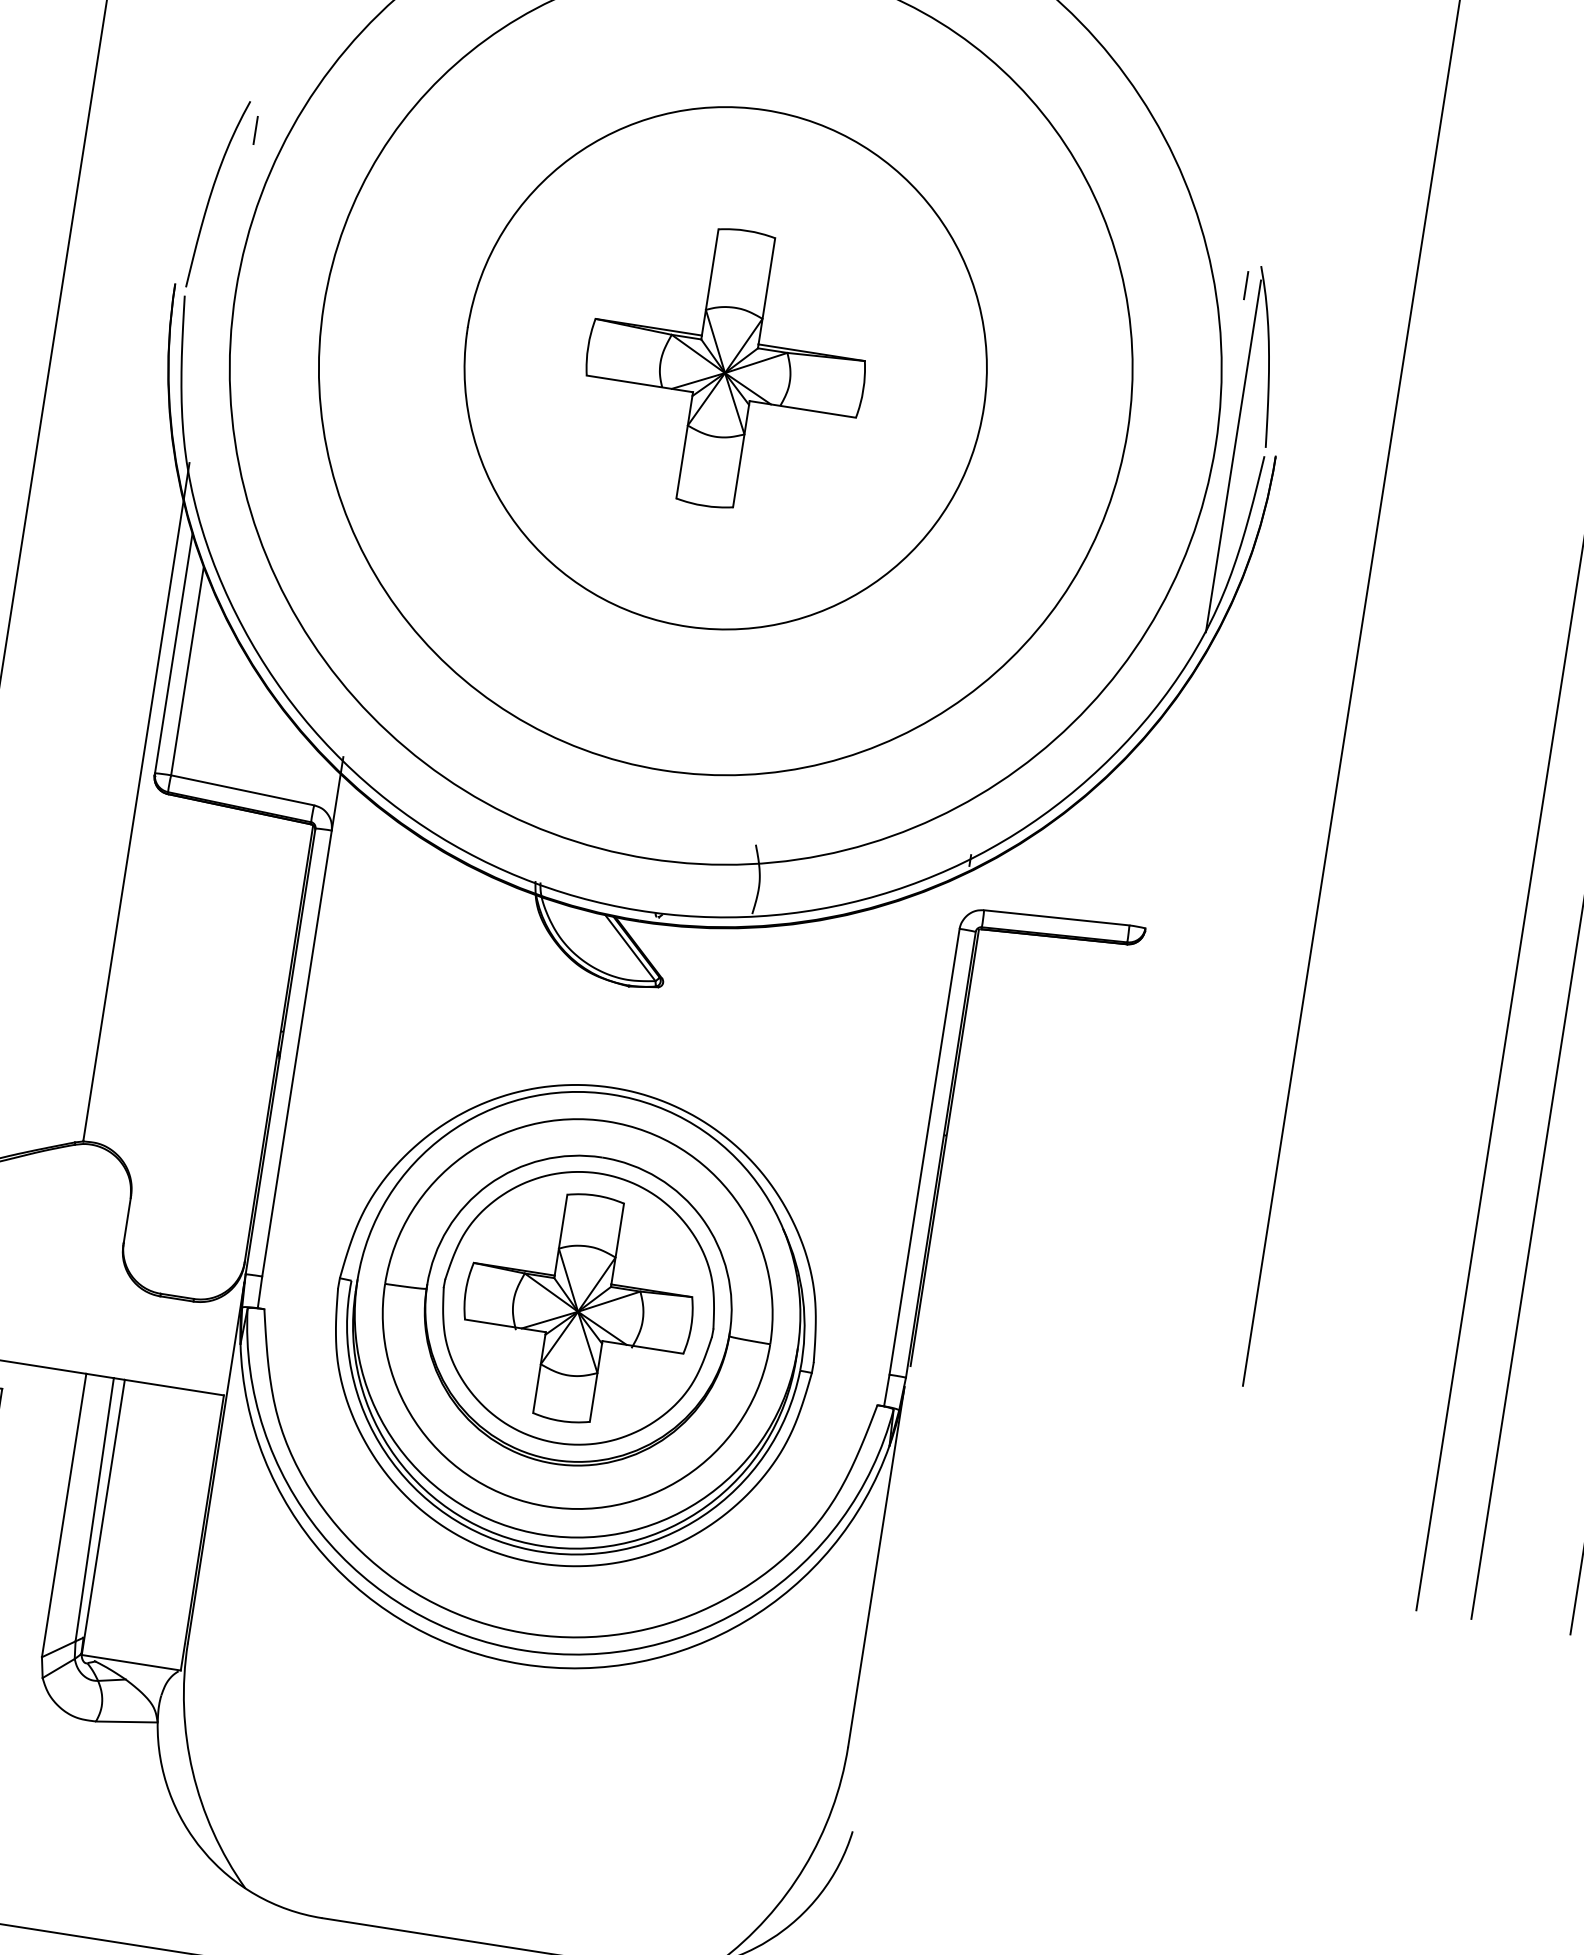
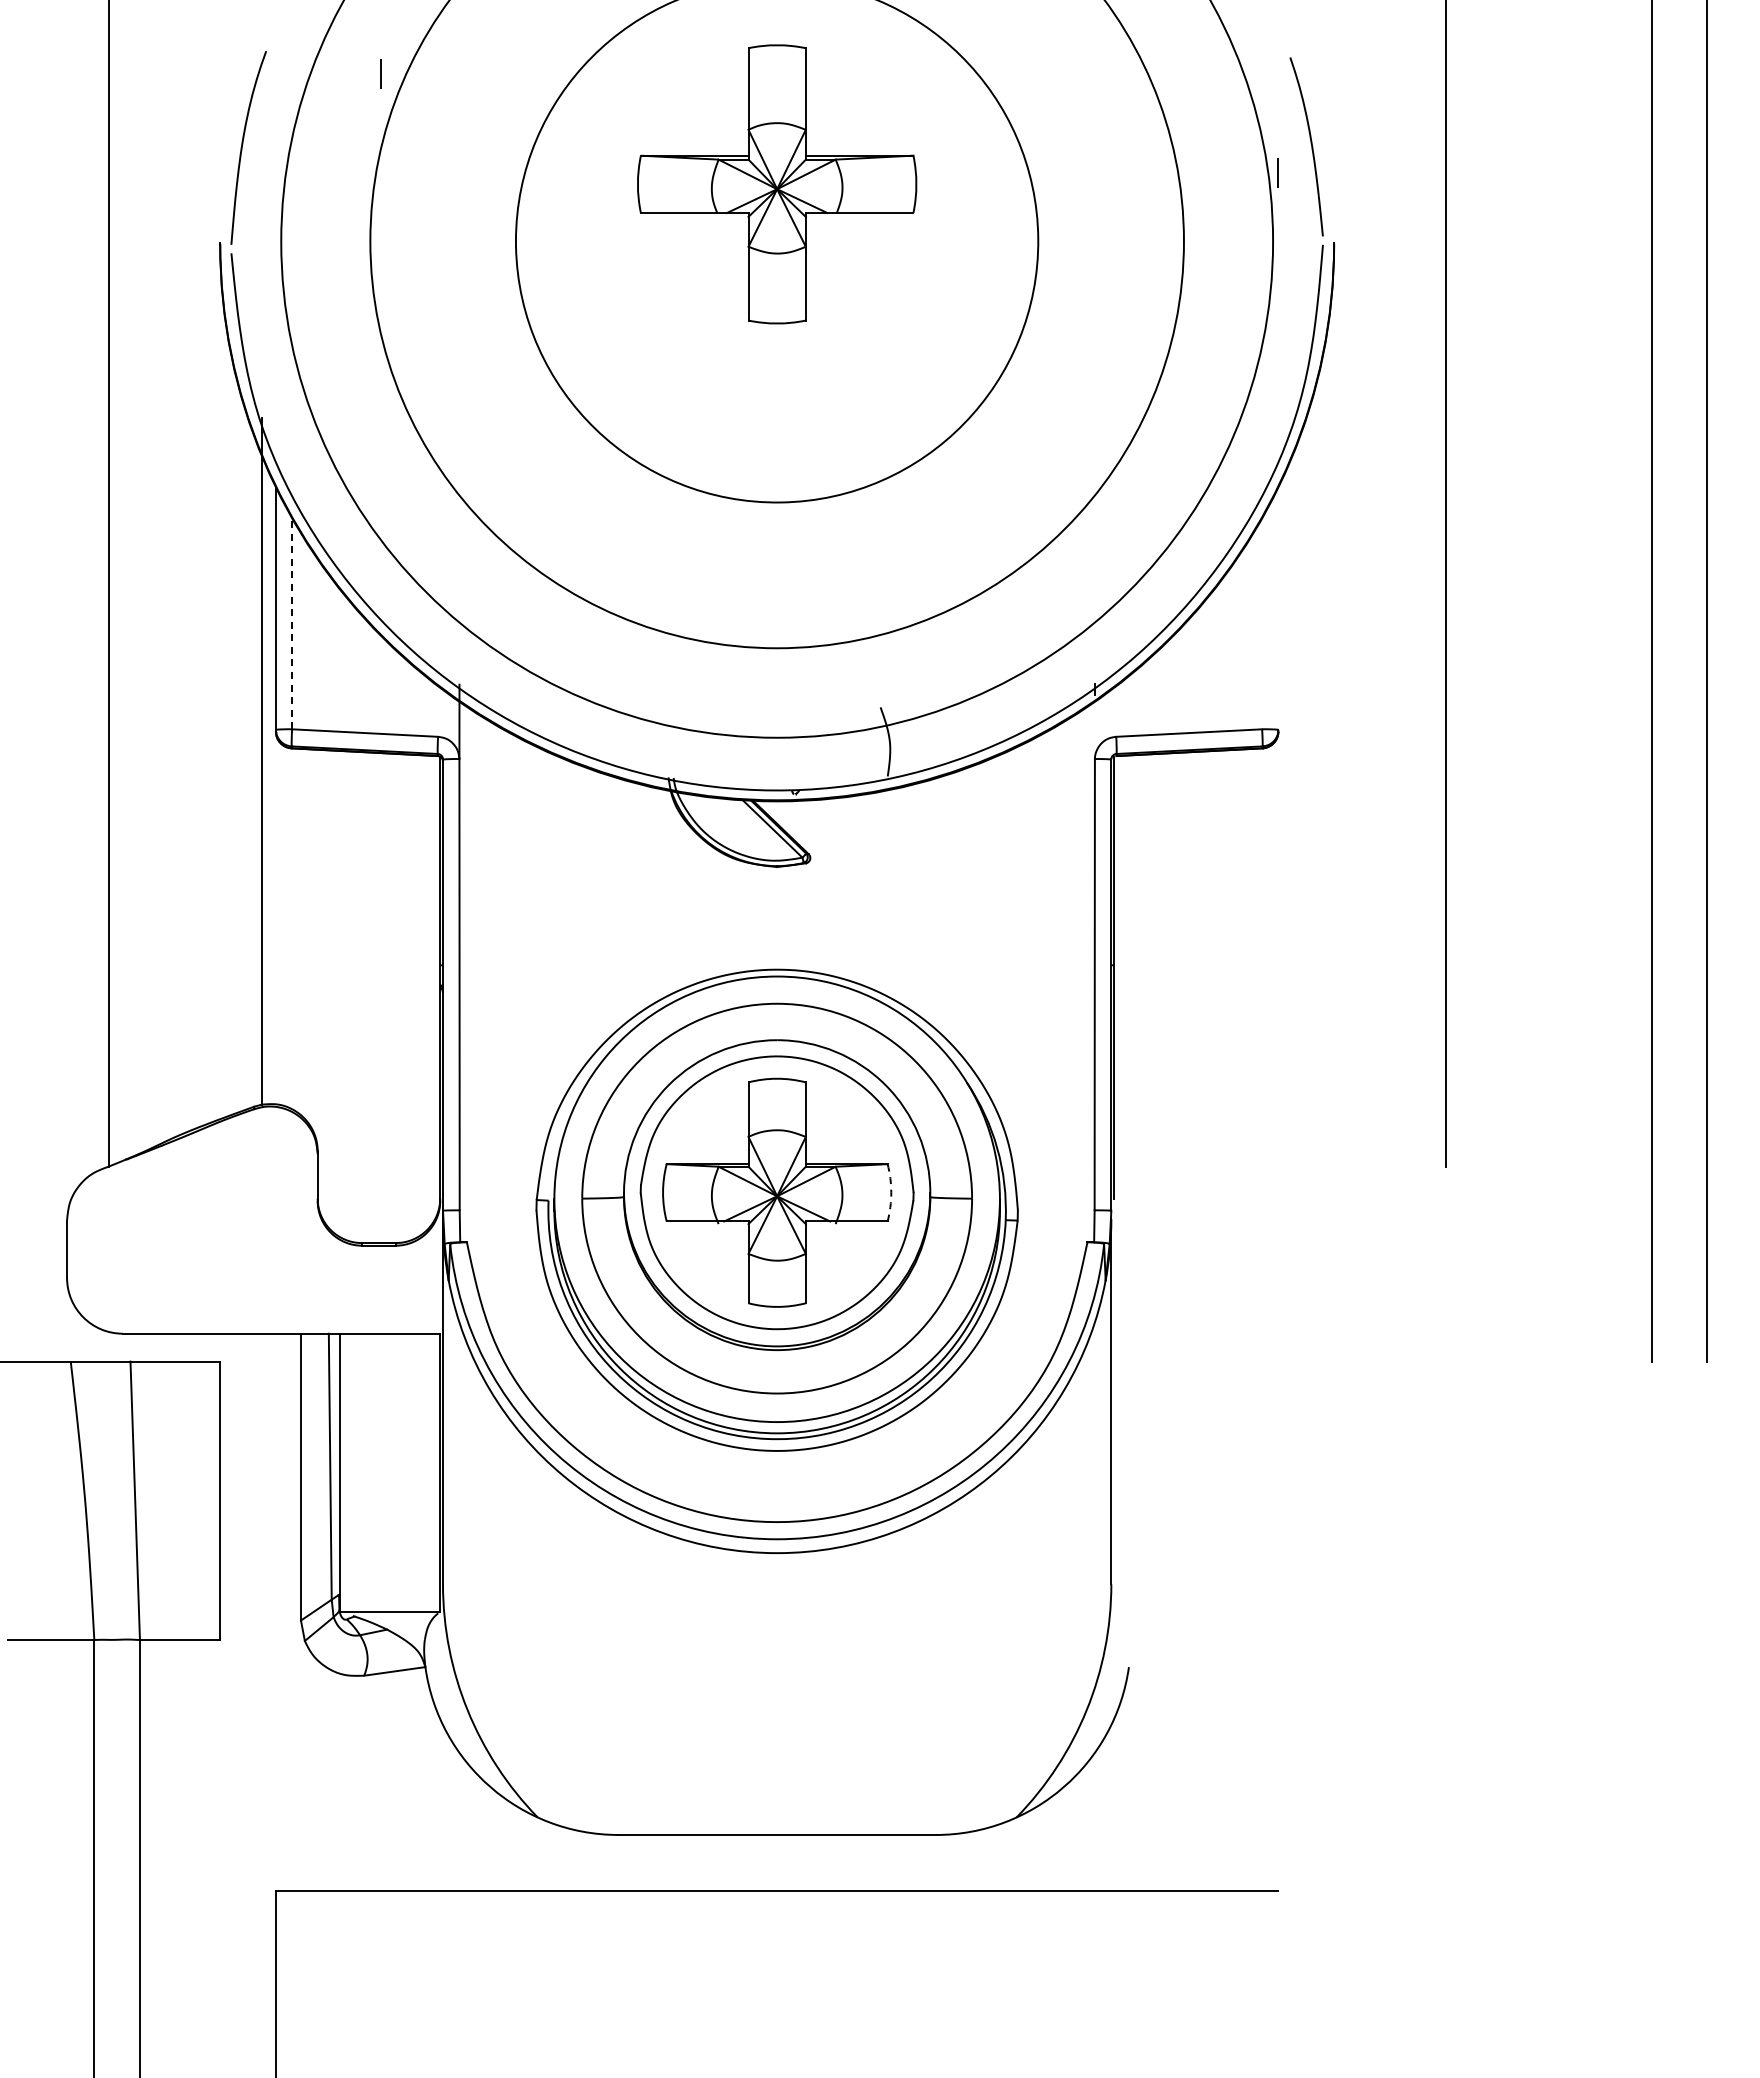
line: (255, 129) -> (380, 73), moved
line: (1245, 284) -> (1277, 172), moved
part: (726, 368) -> (777, 184), moved
line: (1233, 456) -> (1292, 249), removed
line: (187, 670) -> (292, 623), solid -> dashed
arc: (691, 1325) -> (891, 1192), solid -> dashed

